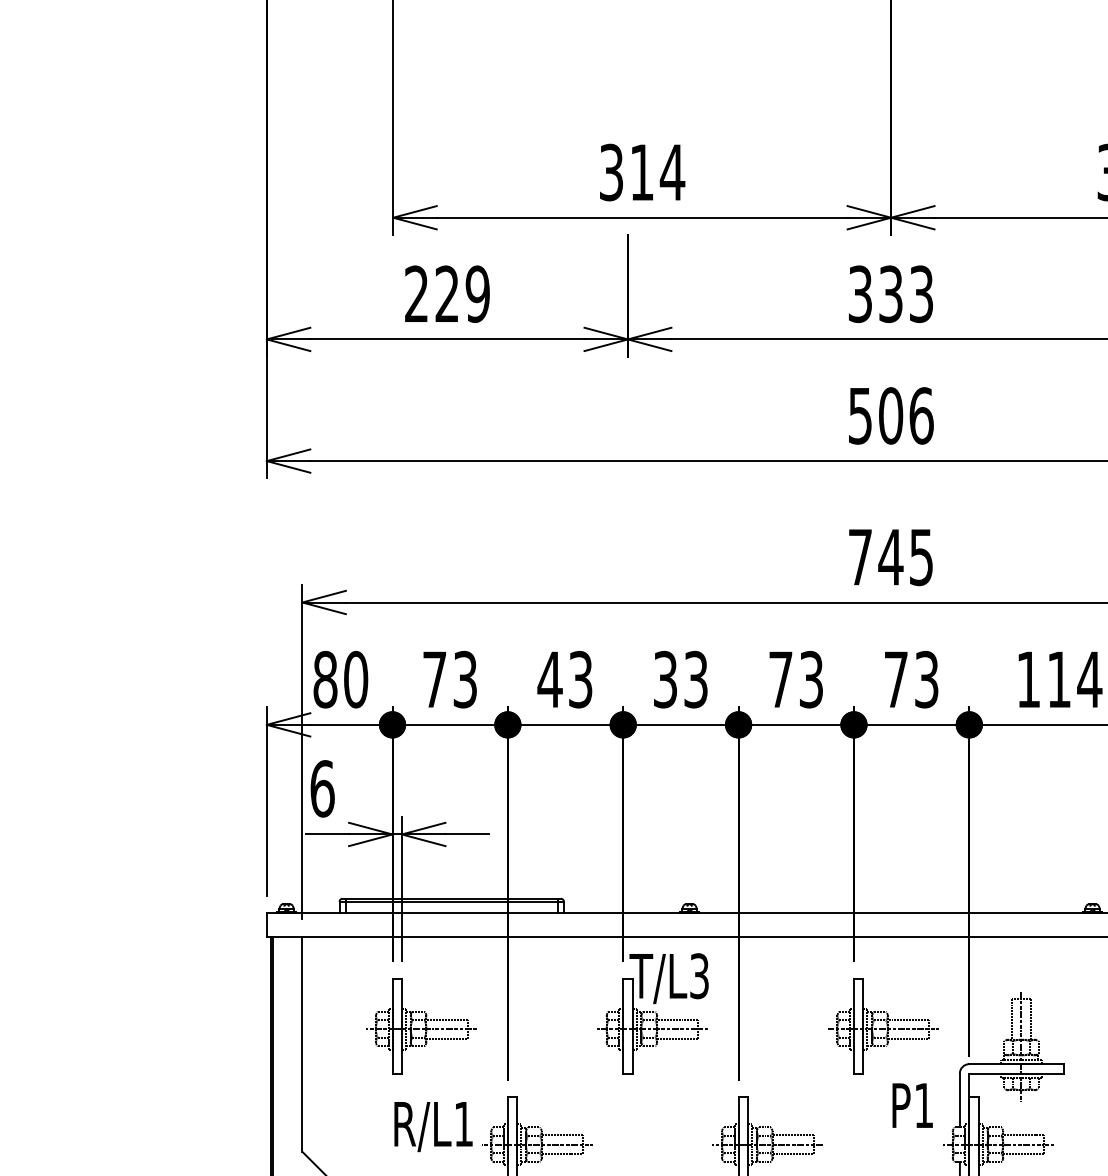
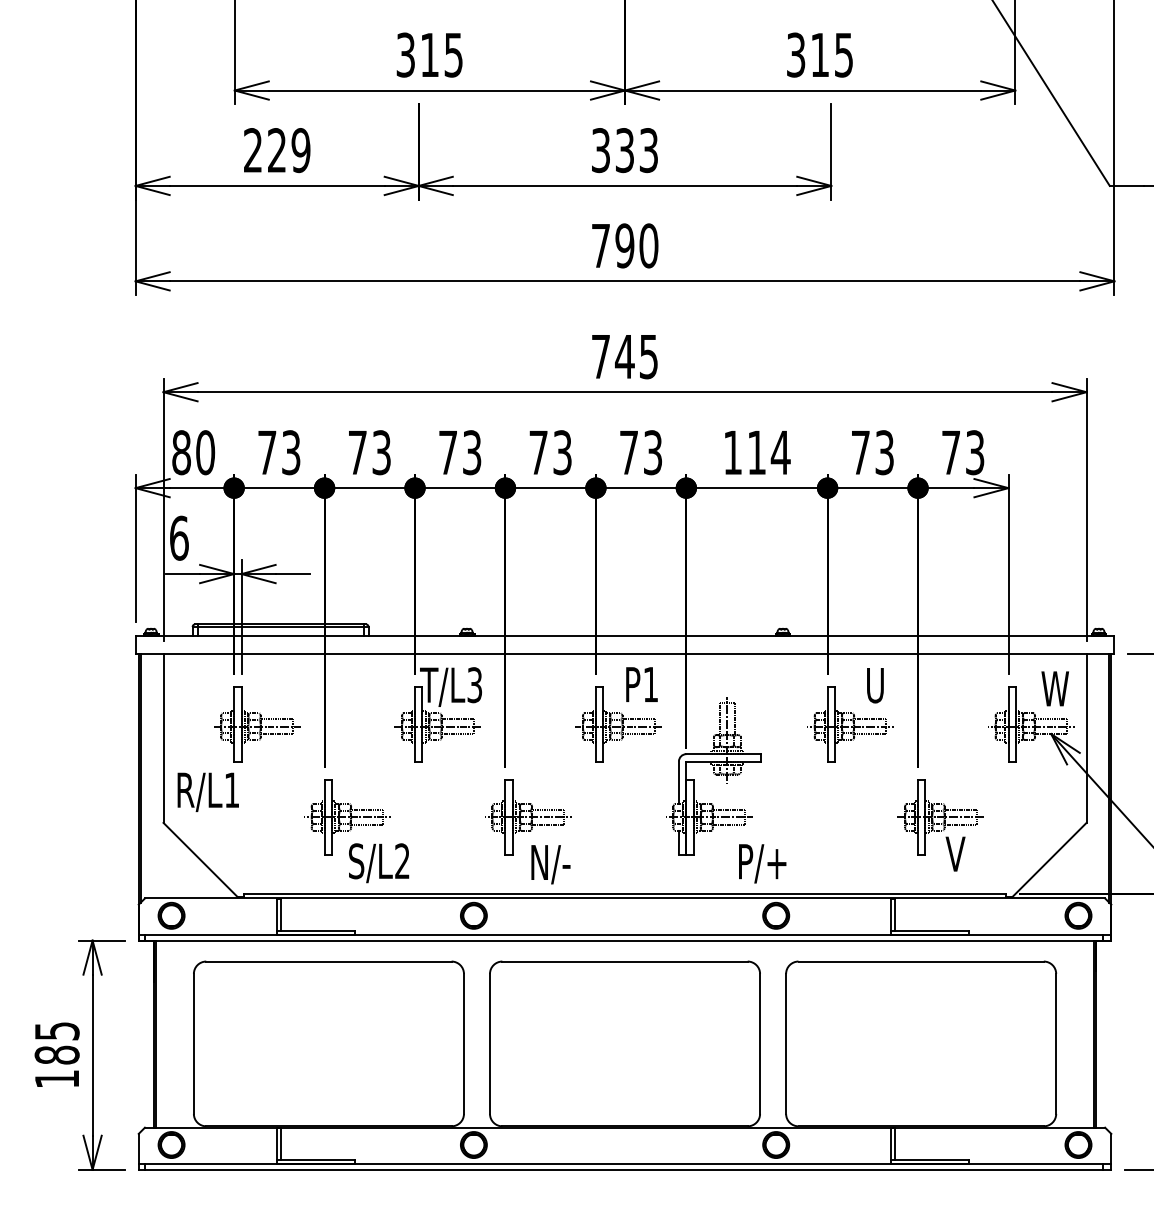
text: (672, 173) -> (453, 55), 314 -> 315
text: (891, 415) -> (625, 245), 506 -> 790
text: (549, 679) -> (357, 452), 43 -> 73
text: (665, 679) -> (448, 452), 33 -> 73
text: (912, 1105) -> (641, 684), moved
text: (432, 1125) -> (207, 791), moved

